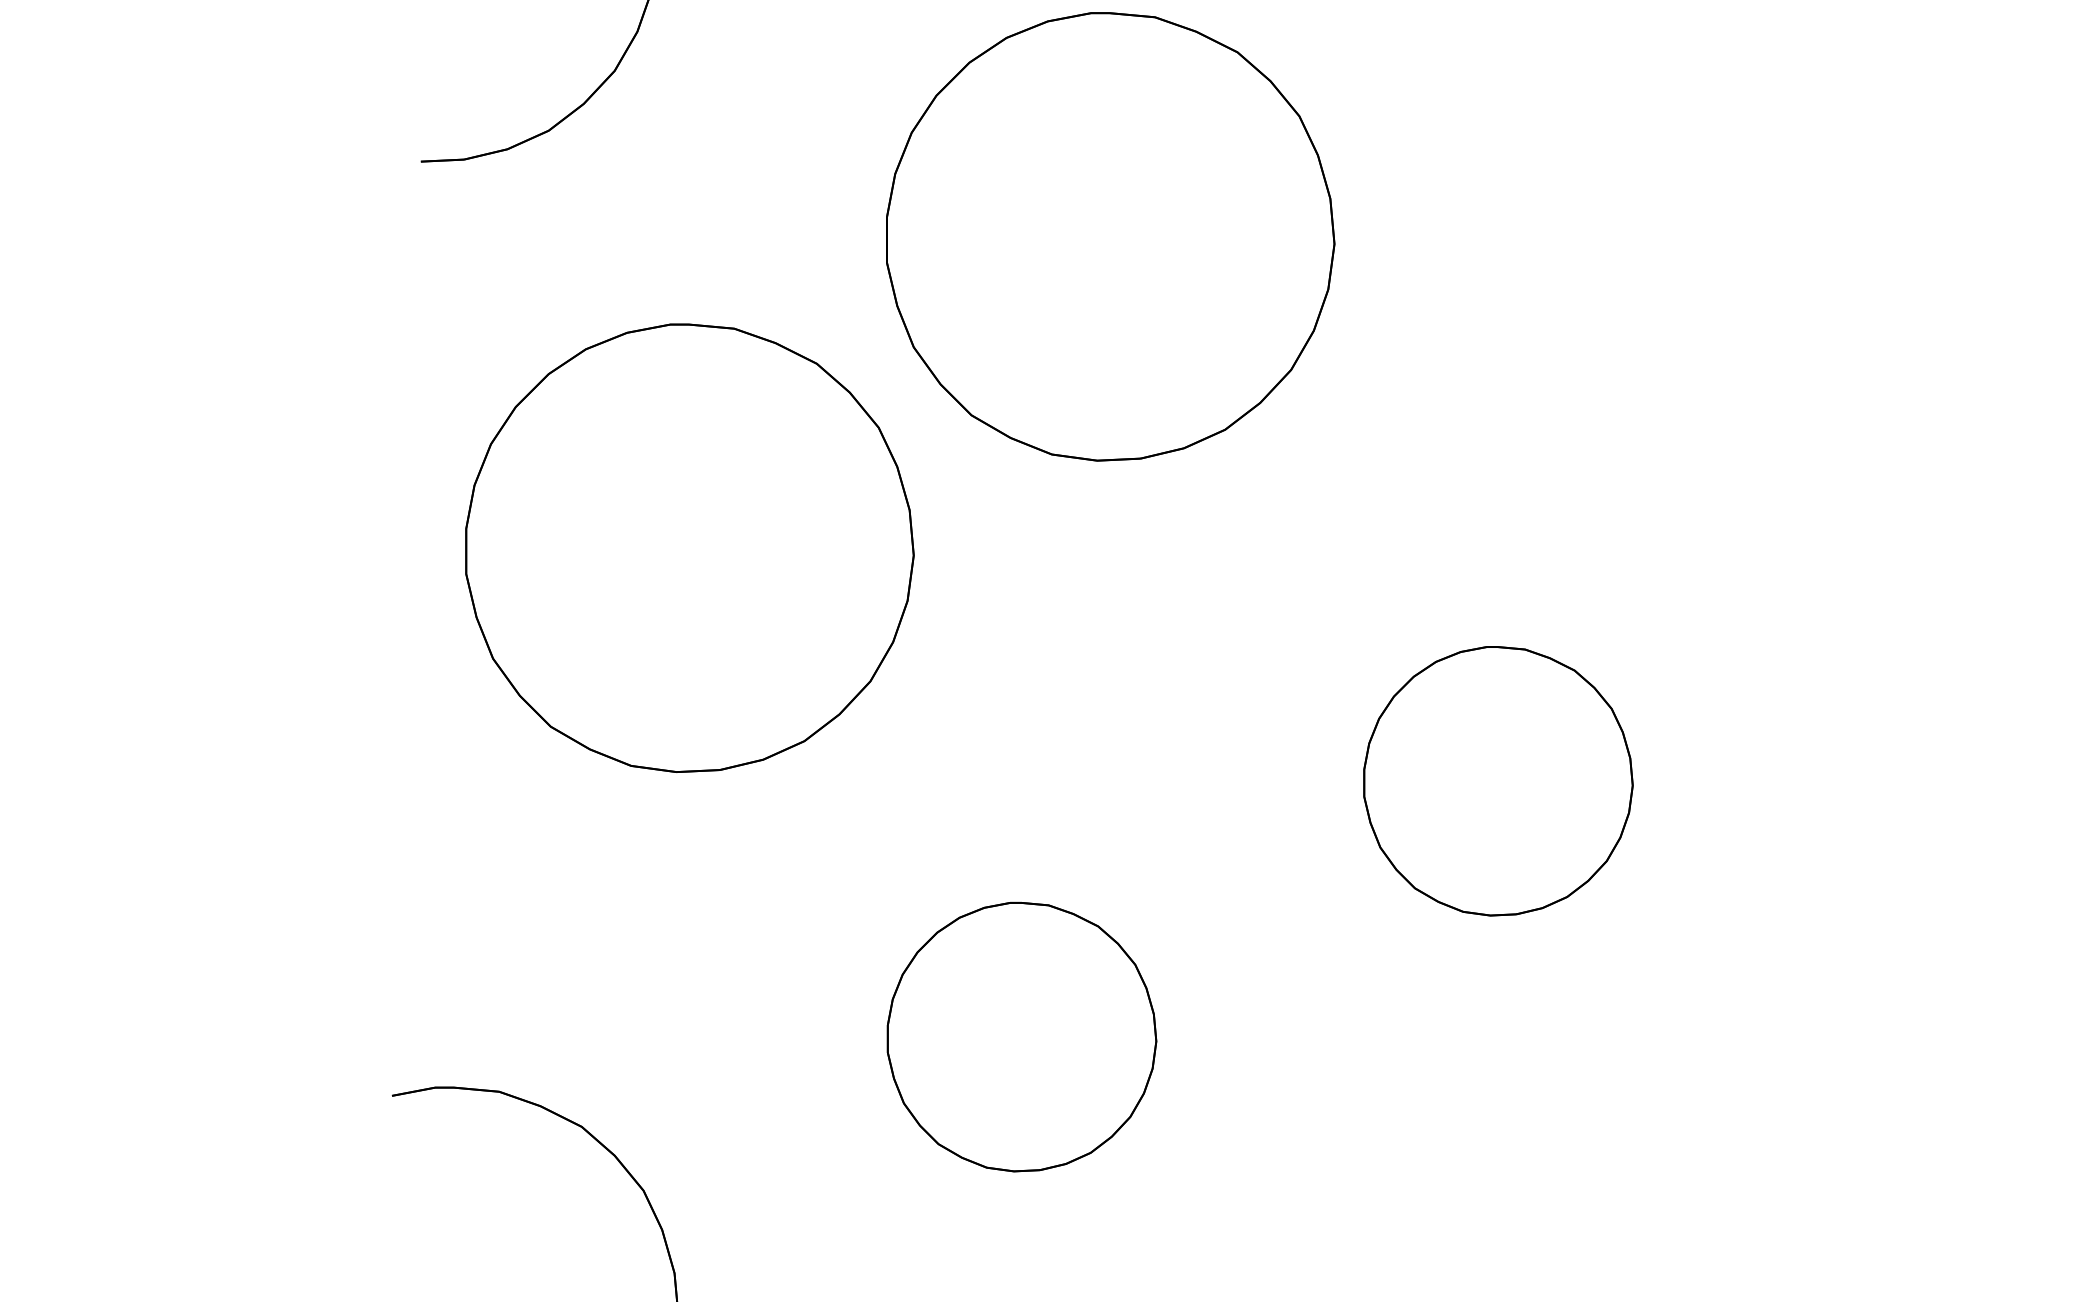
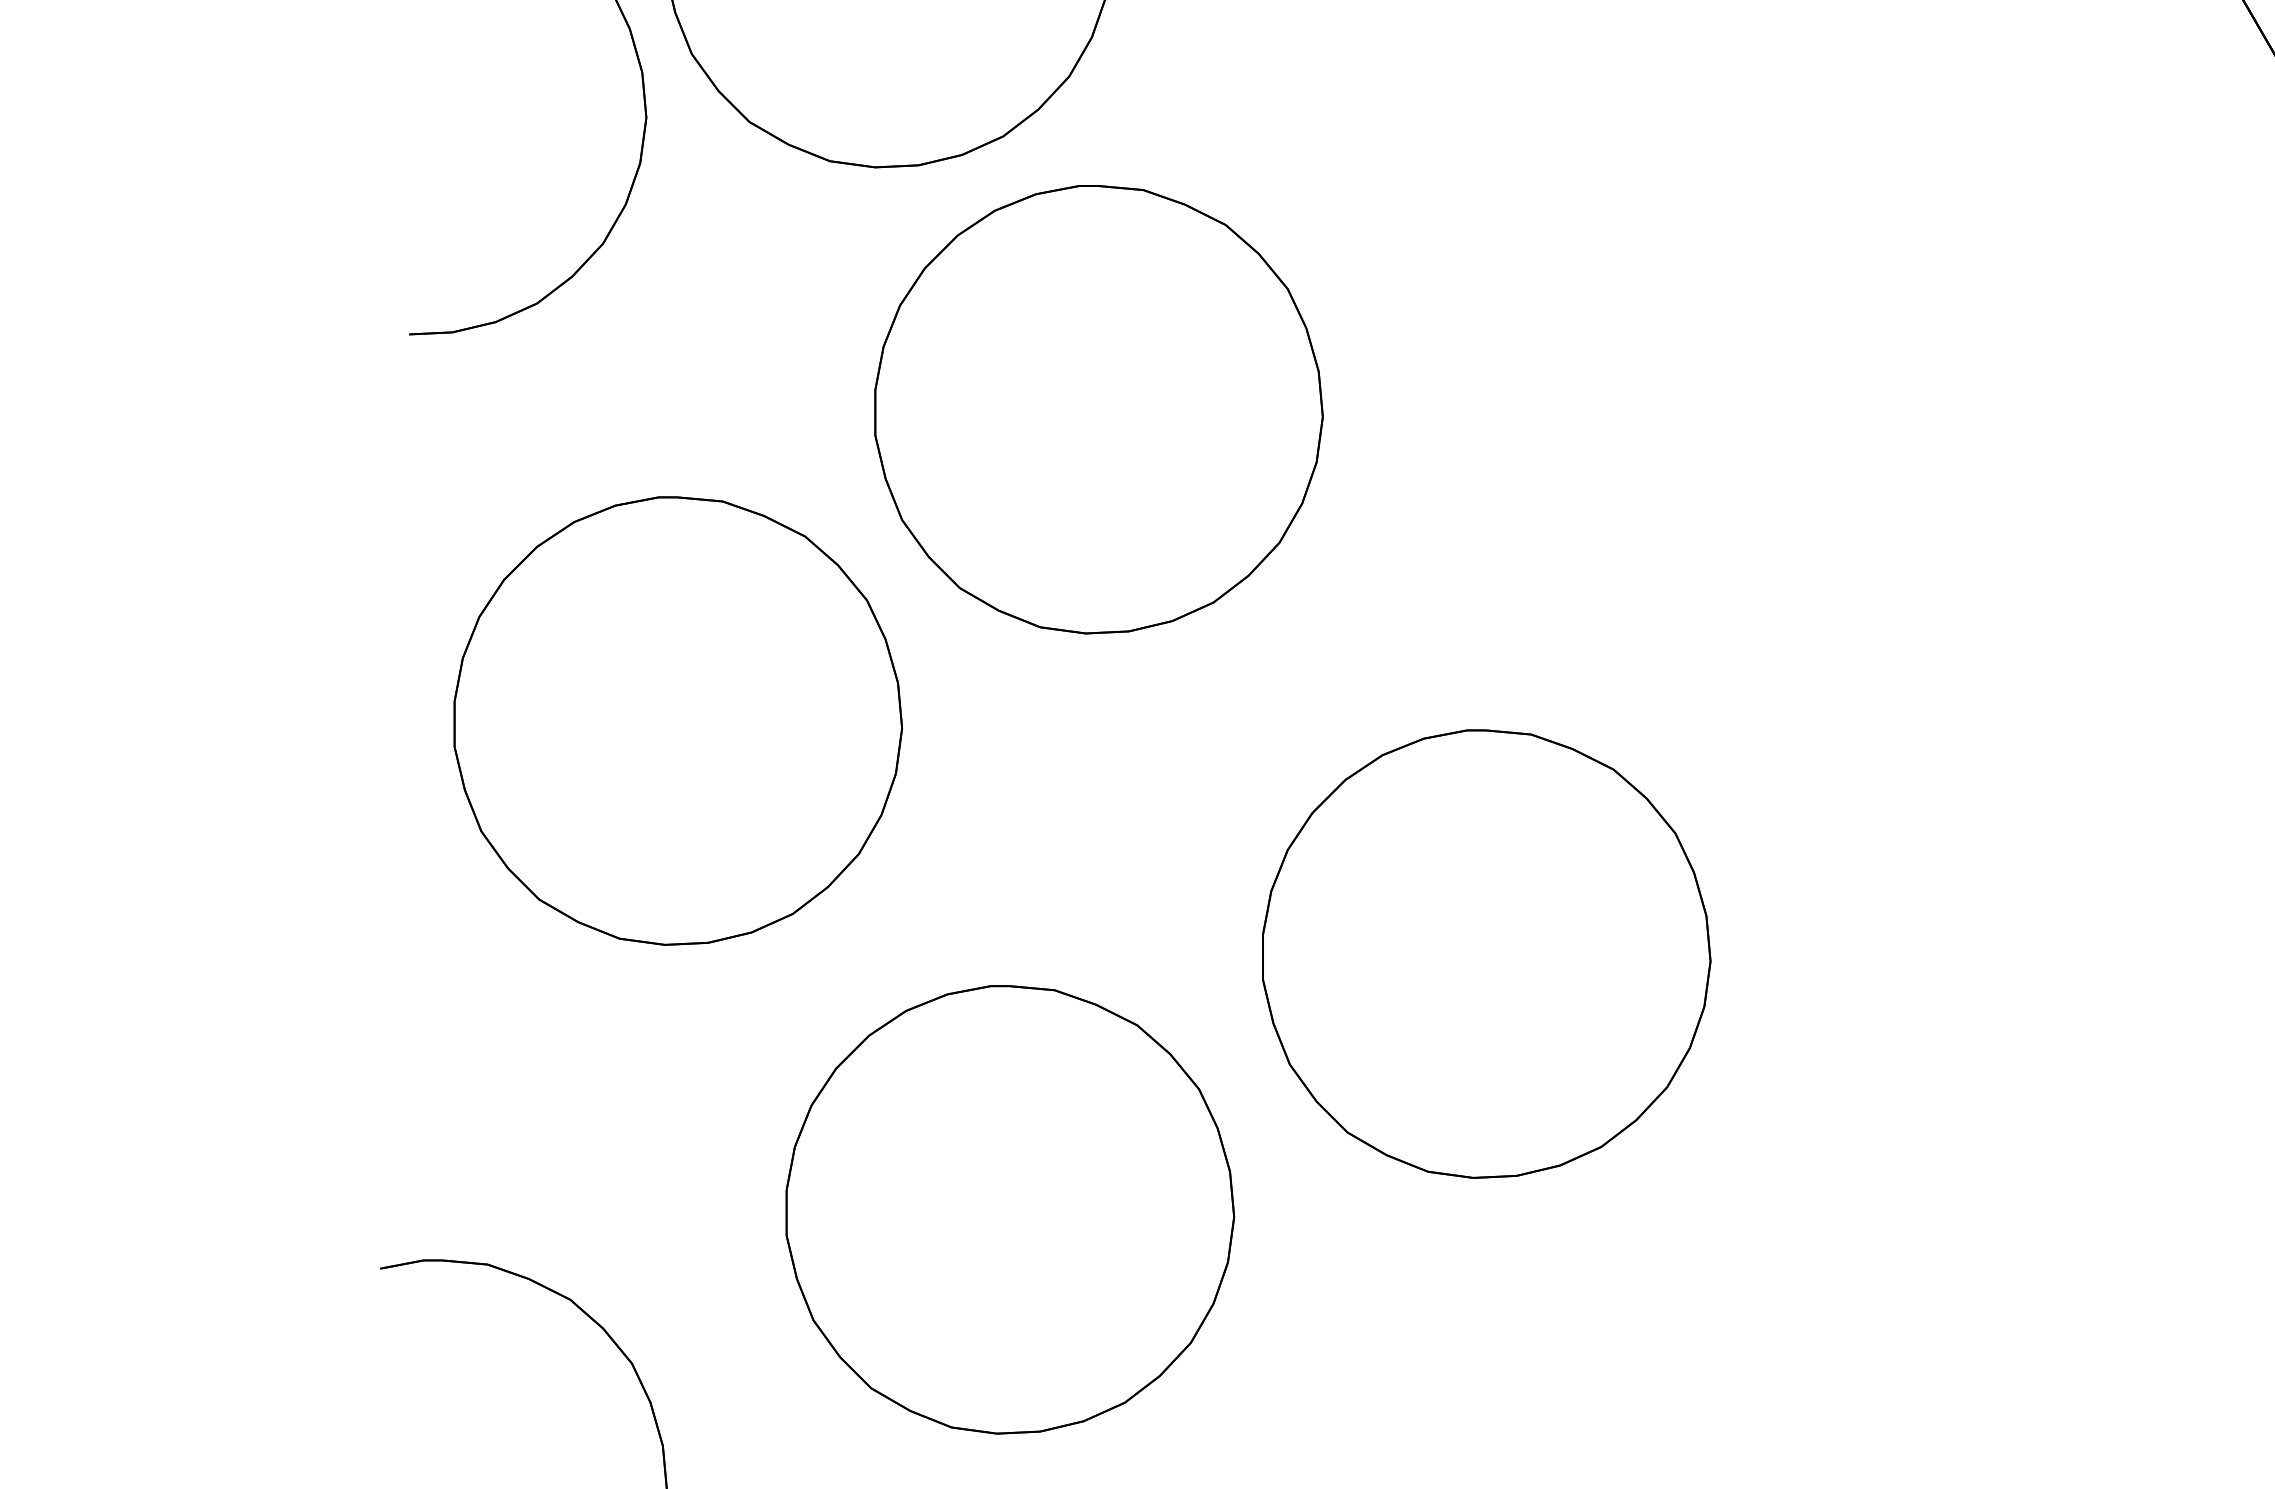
part: (1498, 780) -> (1486, 953), size x1.67
part: (1022, 1036) -> (1010, 1209), size x1.67

